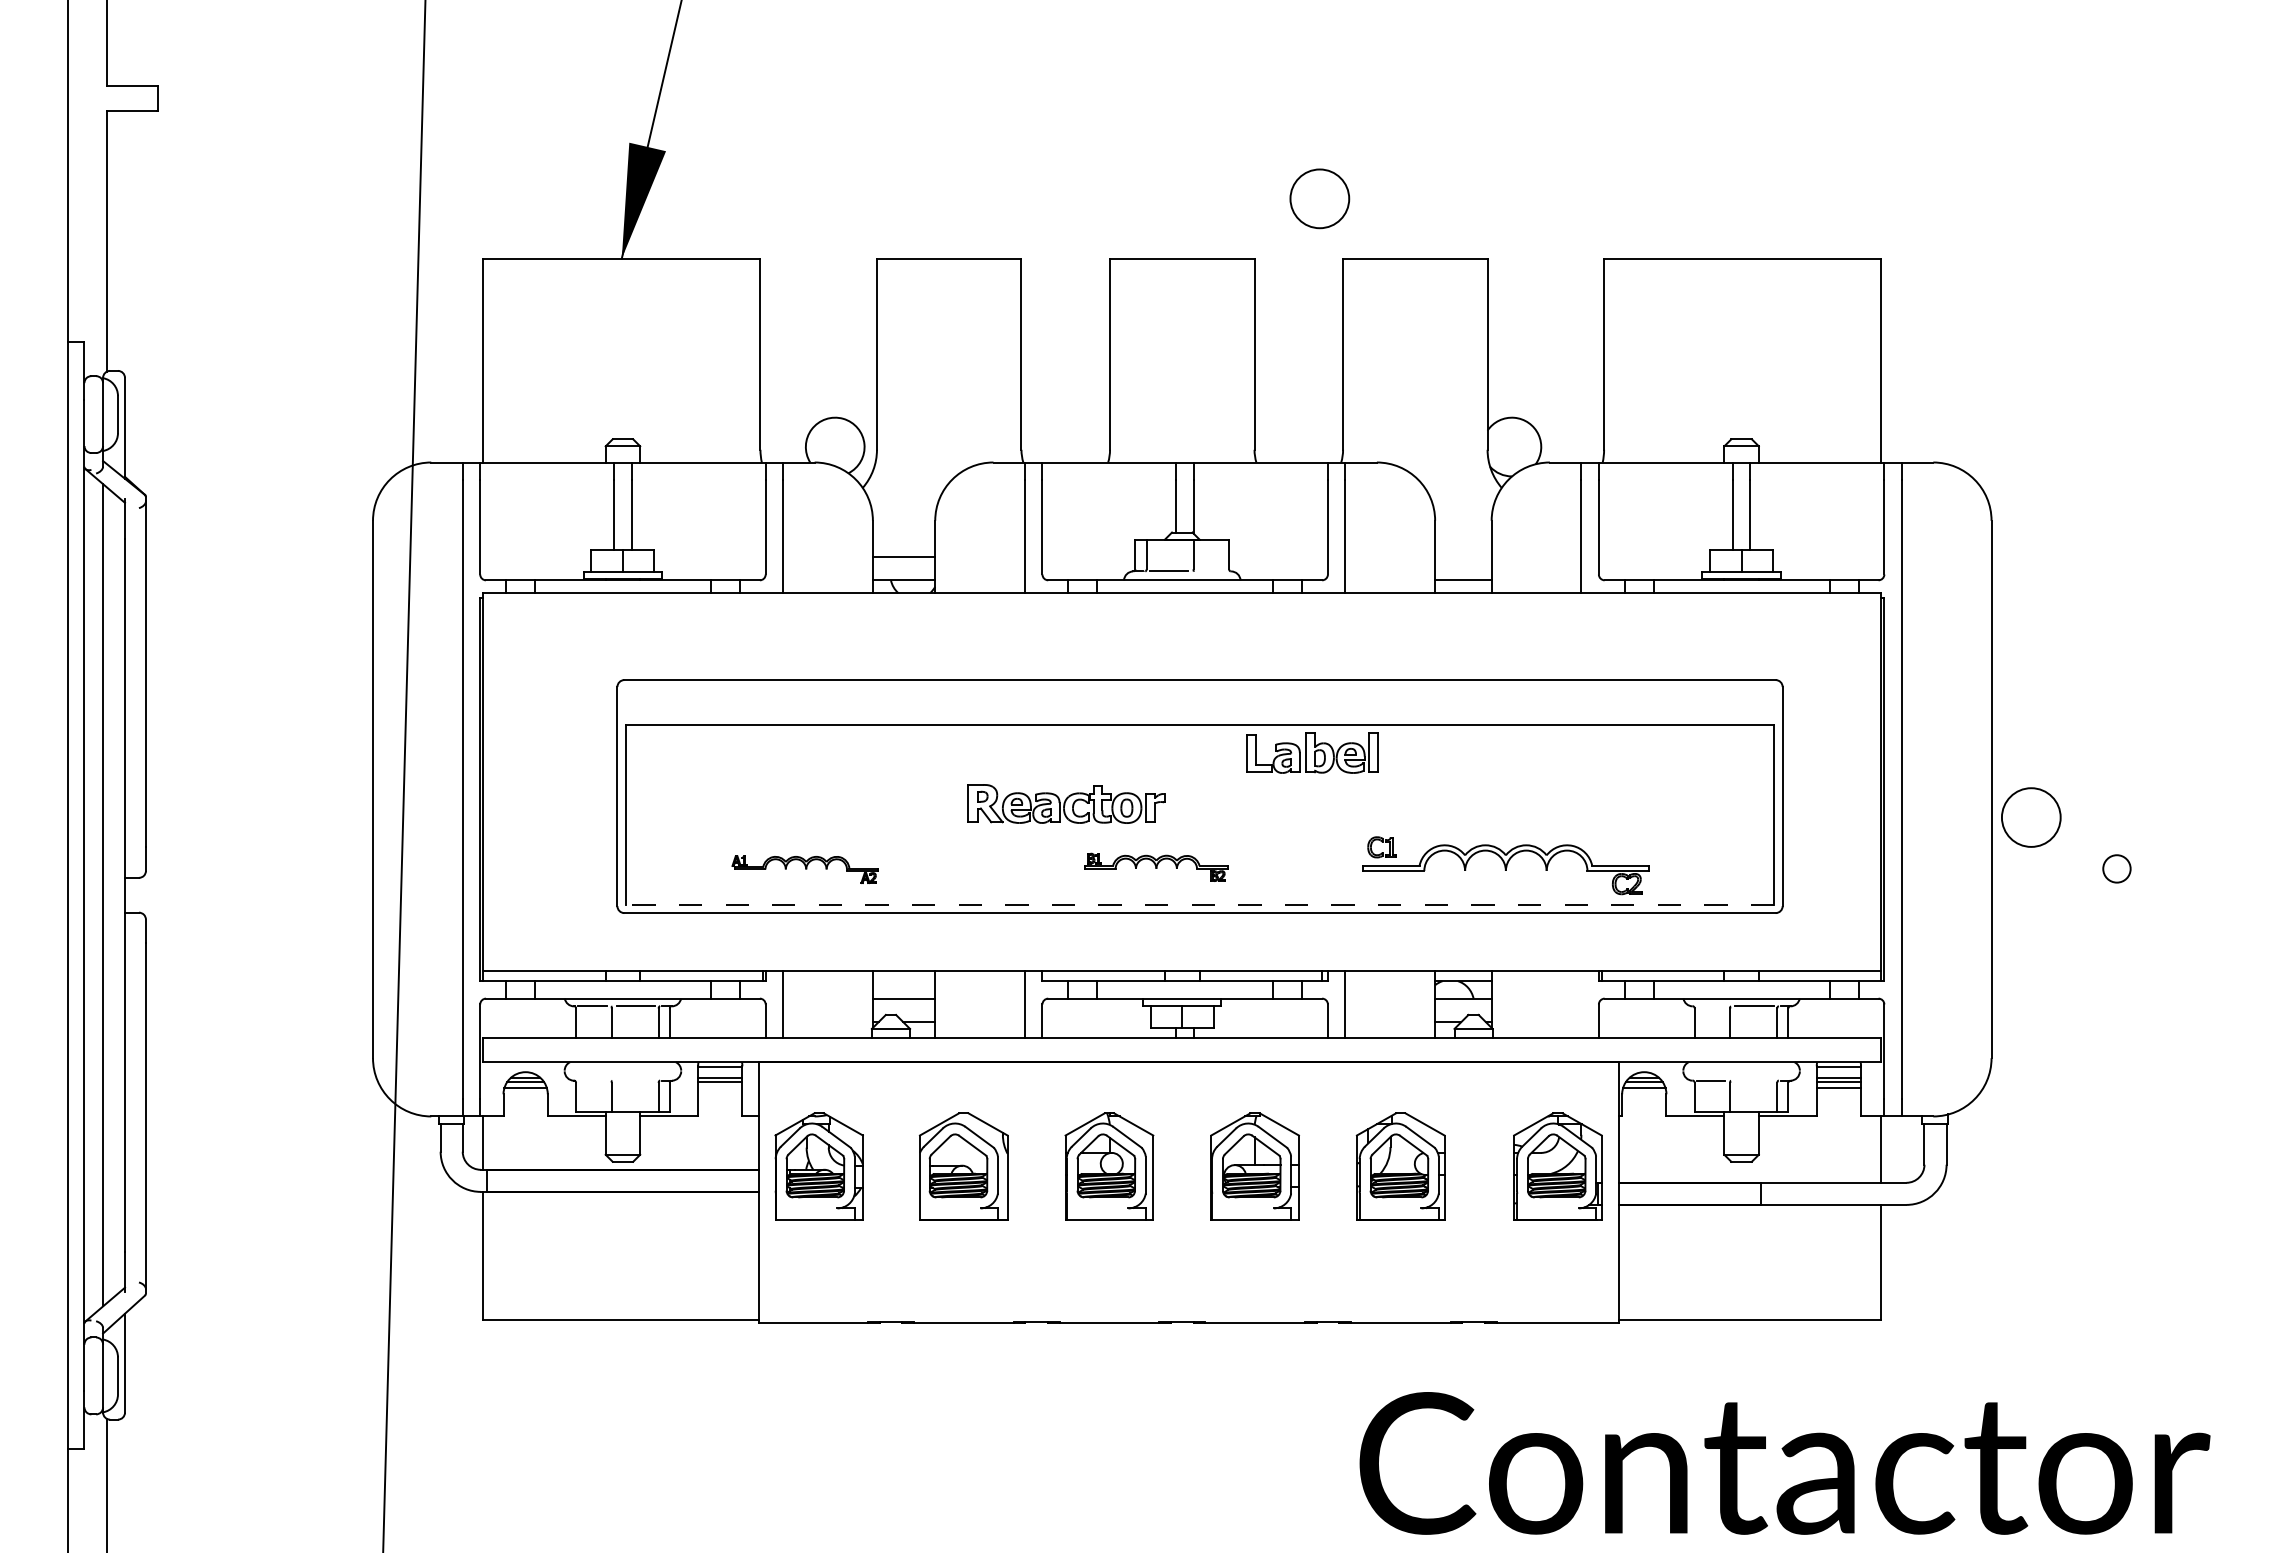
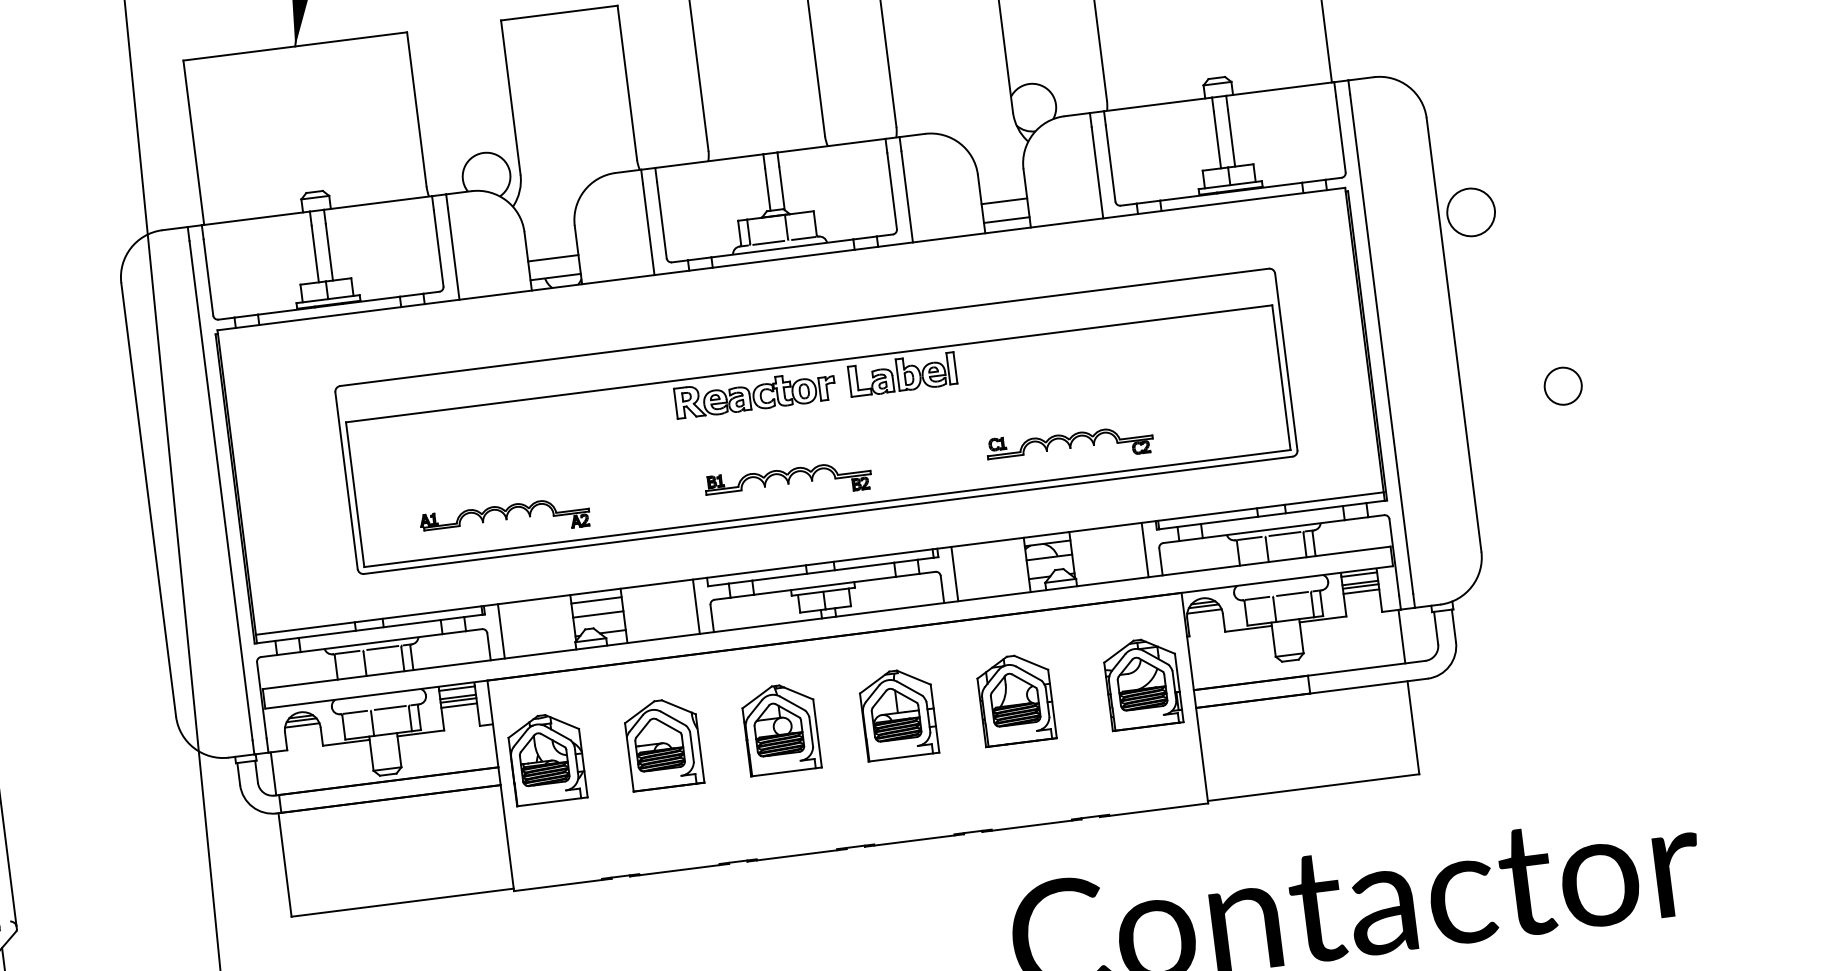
line: (1463, 557) -> (1004, 201), added
line: (1212, 571) -> (803, 238), added
part: (1066, 803) -> (755, 393), moved
circle: (2031, 817) -> (1471, 212), moved
part: (1505, 865) -> (1069, 445), size x0.71
part: (1156, 867) -> (788, 482), size x1.43
circle: (2116, 868) -> (1562, 385), size x1.67
part: (804, 869) -> (504, 520), size x1.43
line: (1199, 904) -> (826, 508), dashed -> solid
line: (903, 981) -> (596, 600), added
line: (1581, 1004) -> (1145, 550), added
line: (1710, 1006) -> (1249, 538), added
line: (591, 1080) -> (354, 712), added
line: (635, 1080) -> (390, 707), added
line: (1754, 1080) -> (1292, 593), added
line: (720, 1088) -> (459, 705), added

